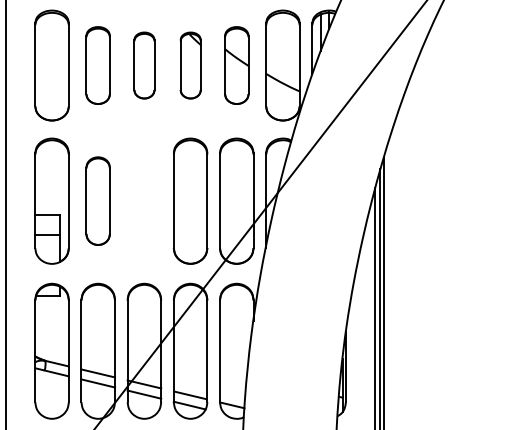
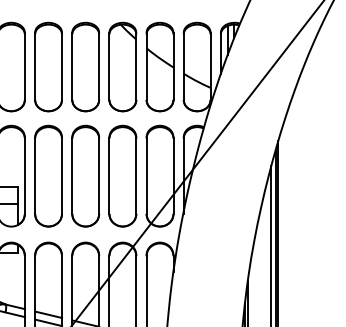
part: (97, 65) -> (47, 66), size x1.43
part: (144, 65) -> (85, 66), size x1.67
part: (190, 65) -> (122, 66), size x1.67
part: (236, 65) -> (159, 66), size x1.43
part: (97, 200) -> (47, 175), size x1.43
part: (144, 200) -> (85, 175), added

